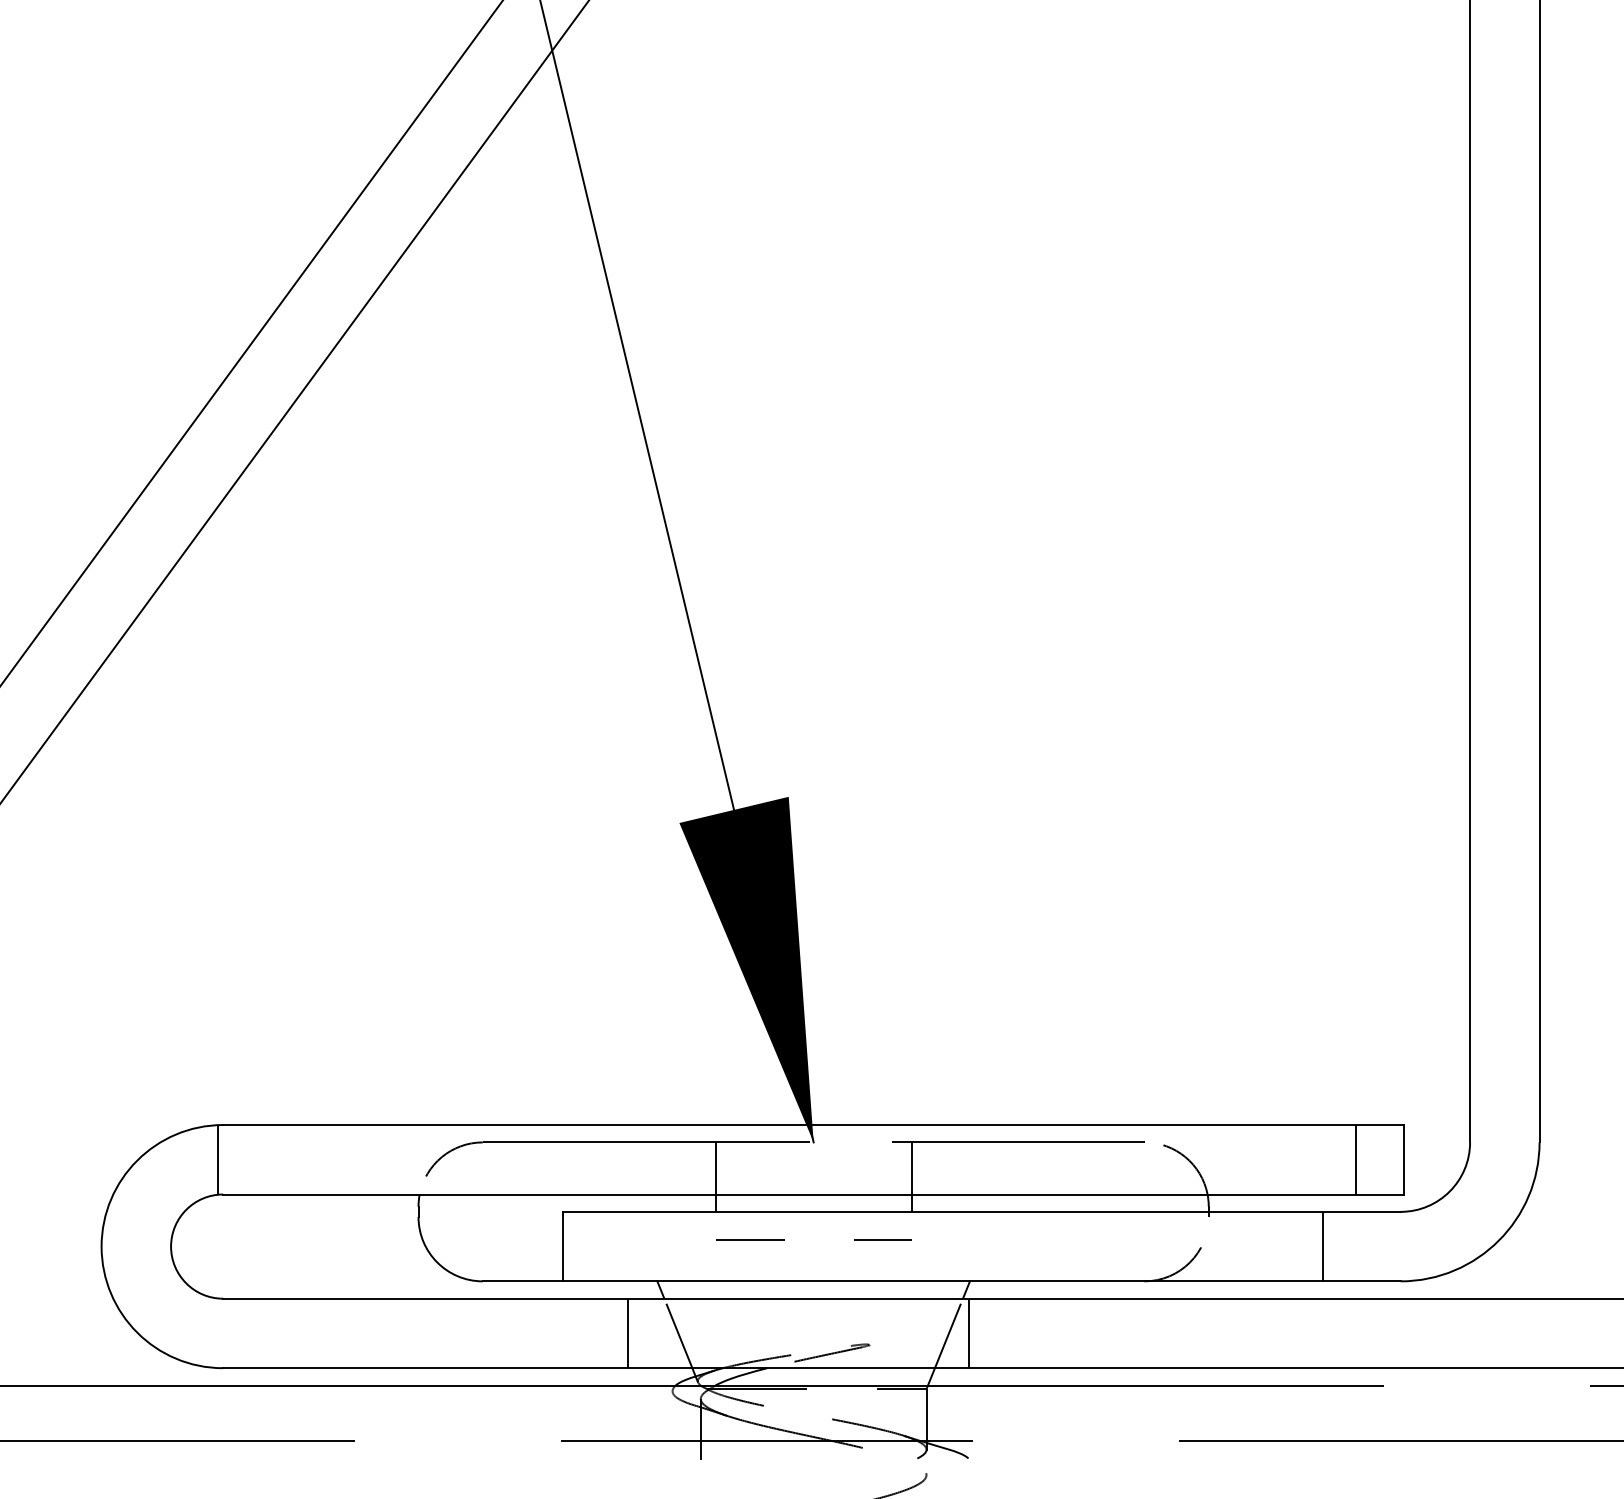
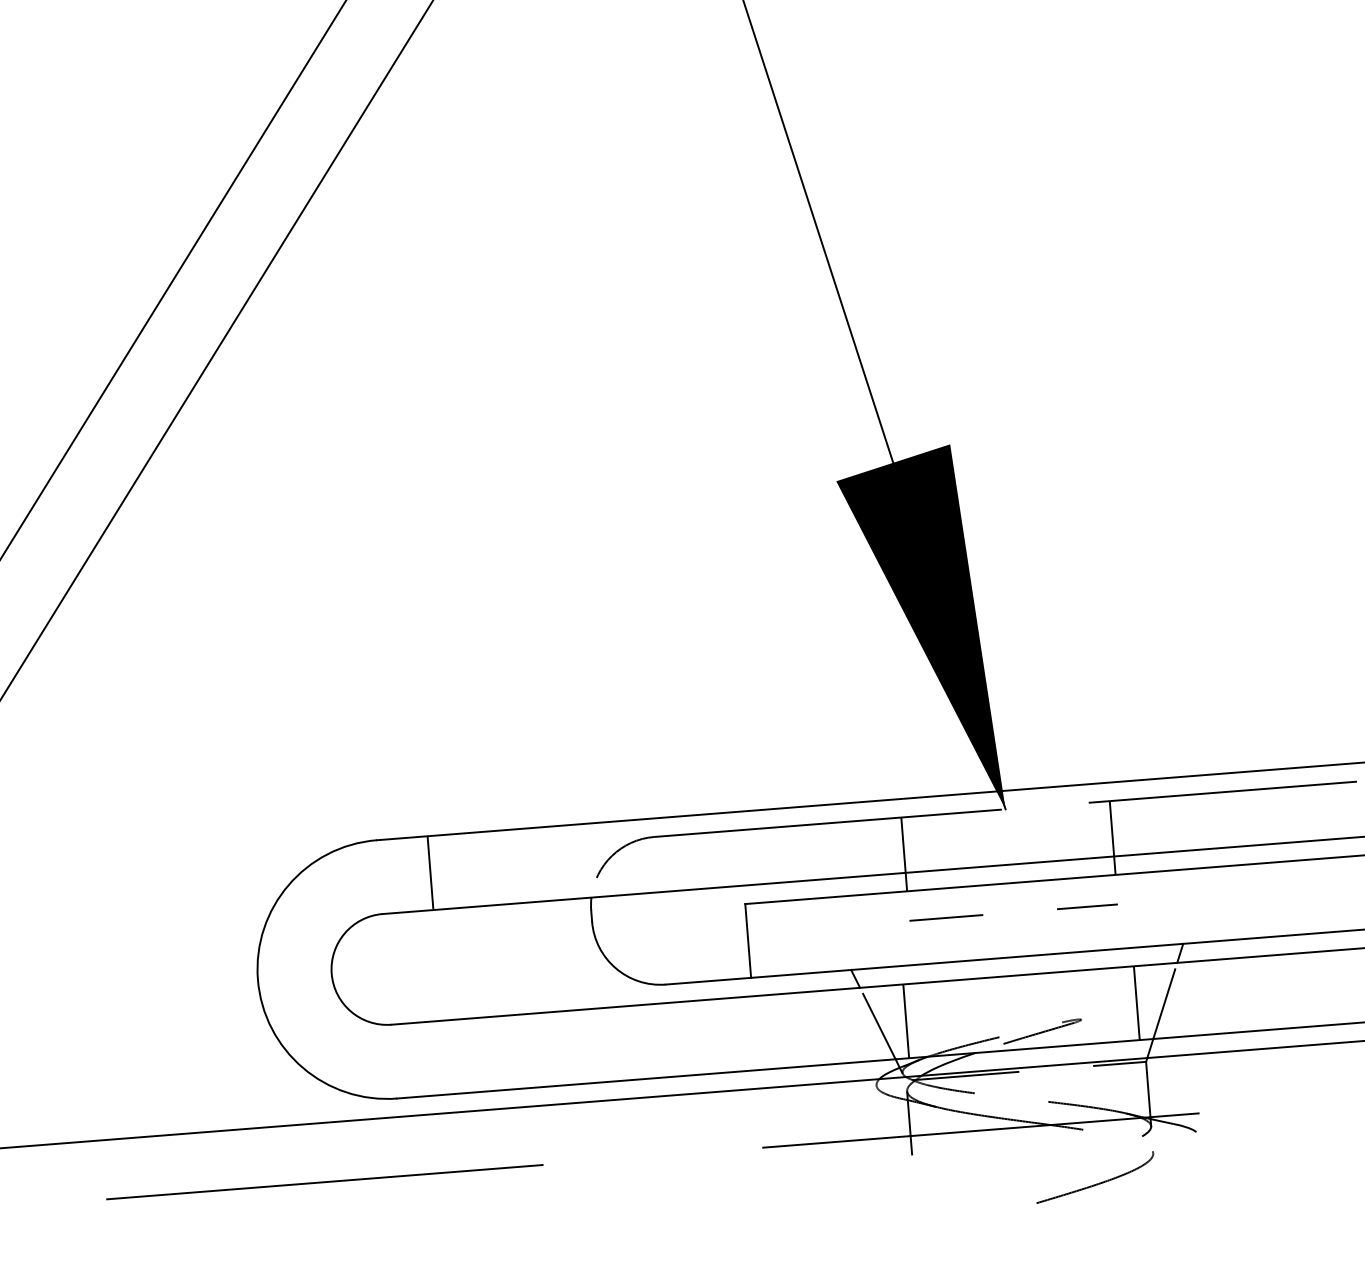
line: (217, 1159) -> (430, 872), moved
line: (628, 1333) -> (906, 1021), moved
line: (969, 1333) -> (1137, 1003), moved

